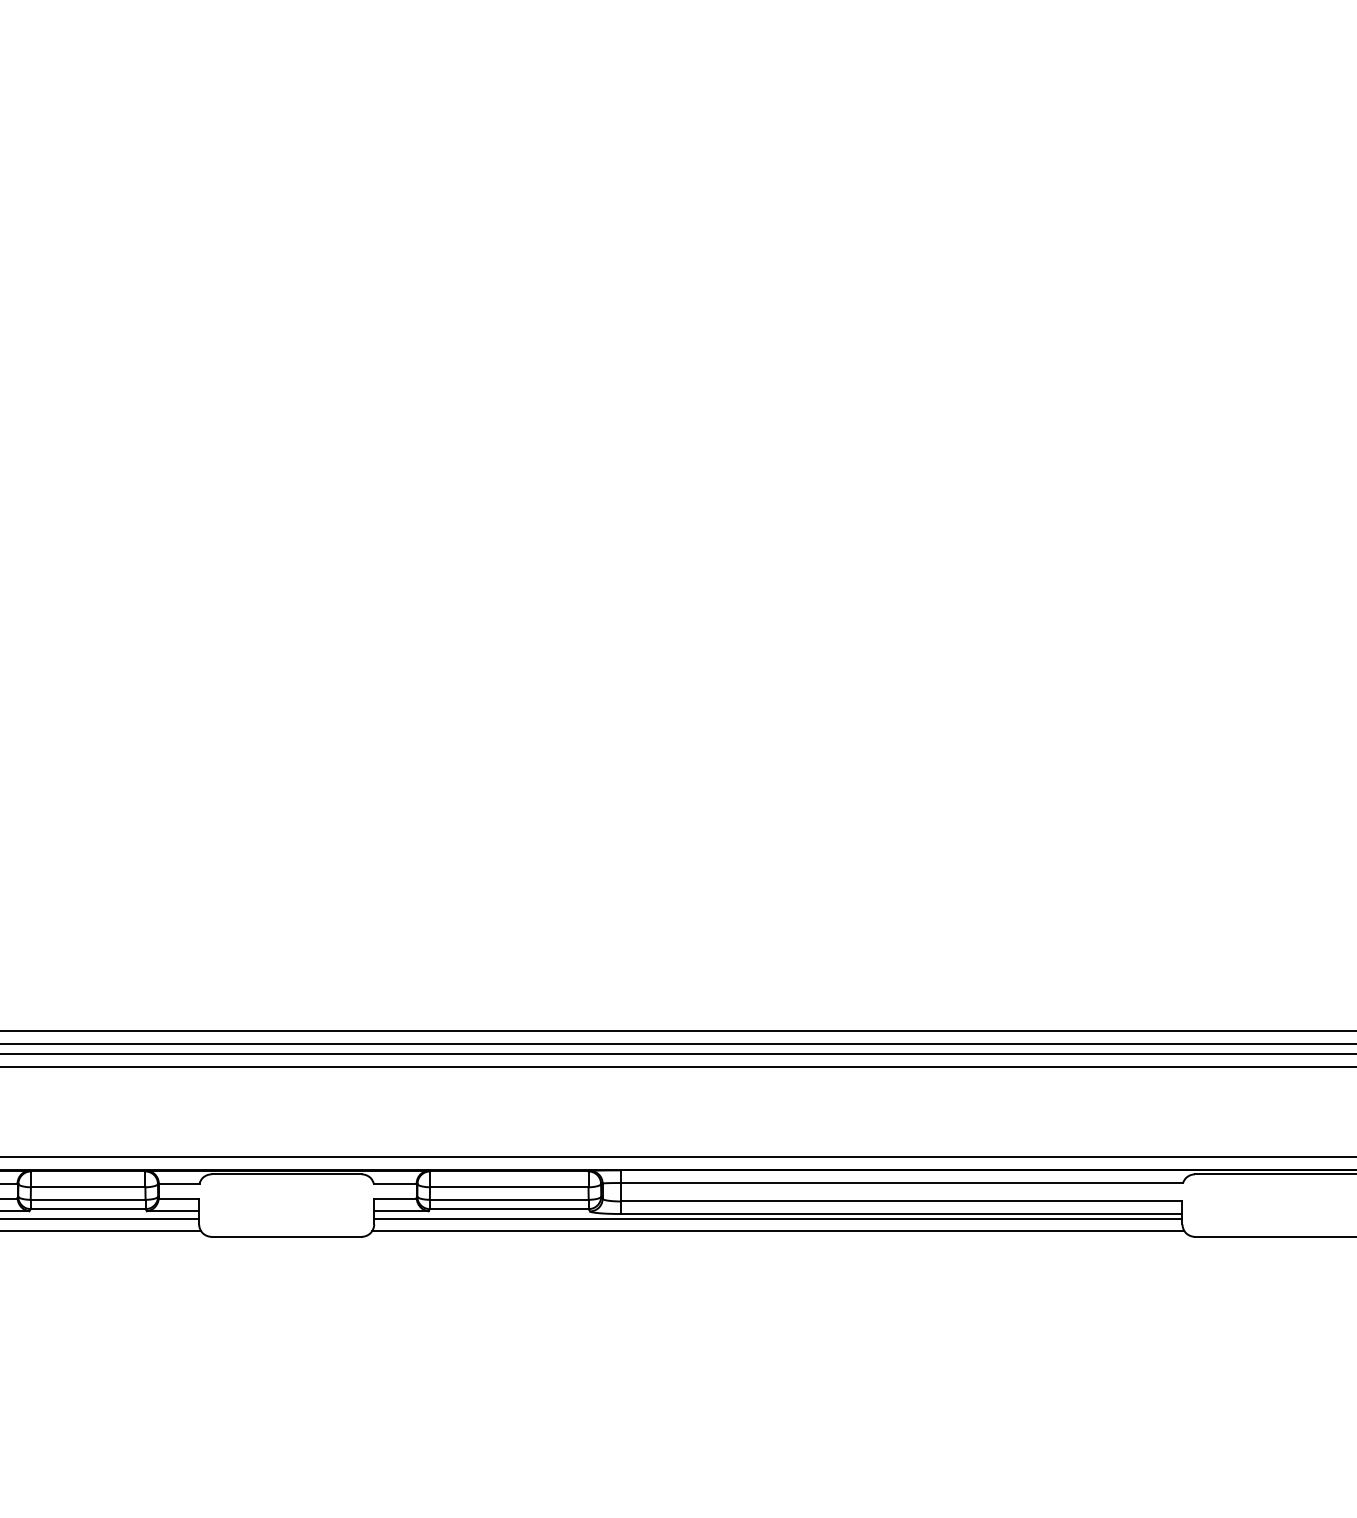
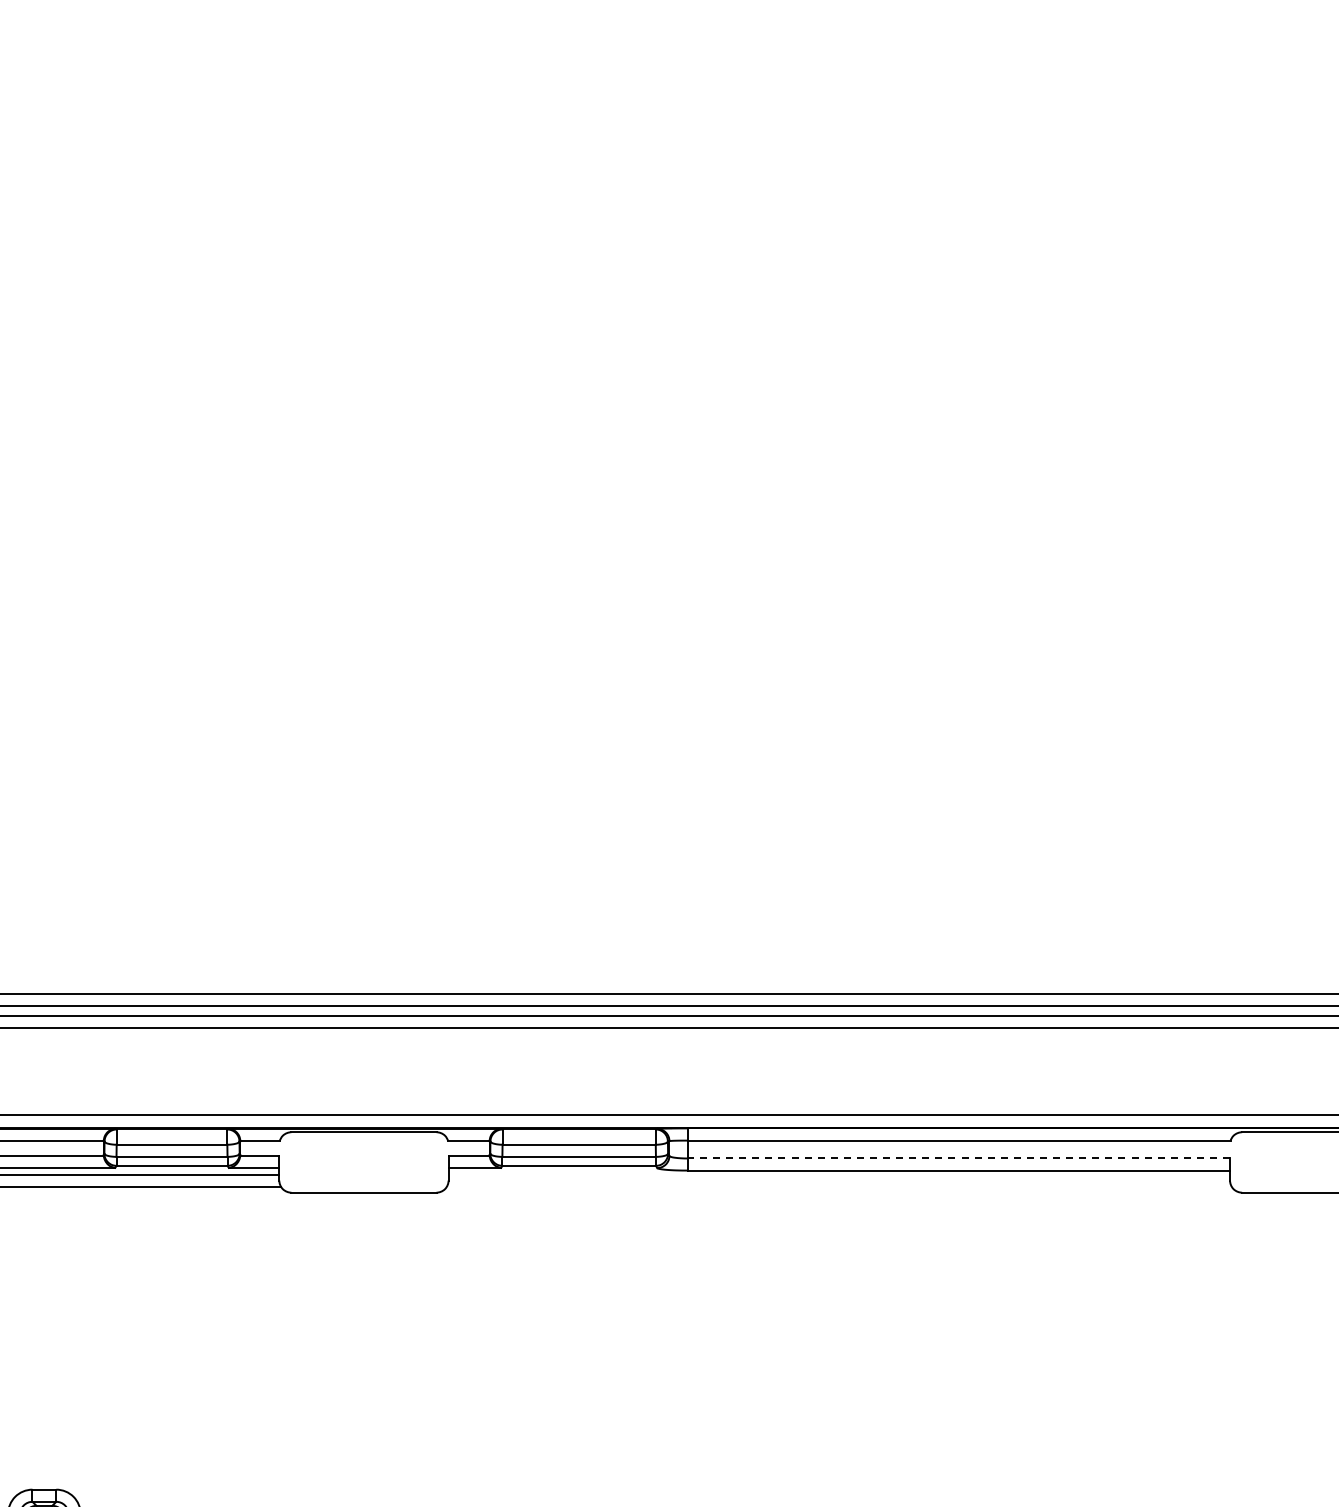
line: (901, 1201) -> (958, 1158), solid -> dashed
line: (778, 1219) -> (839, 1175), removed
line: (777, 1231) -> (838, 1187), removed

